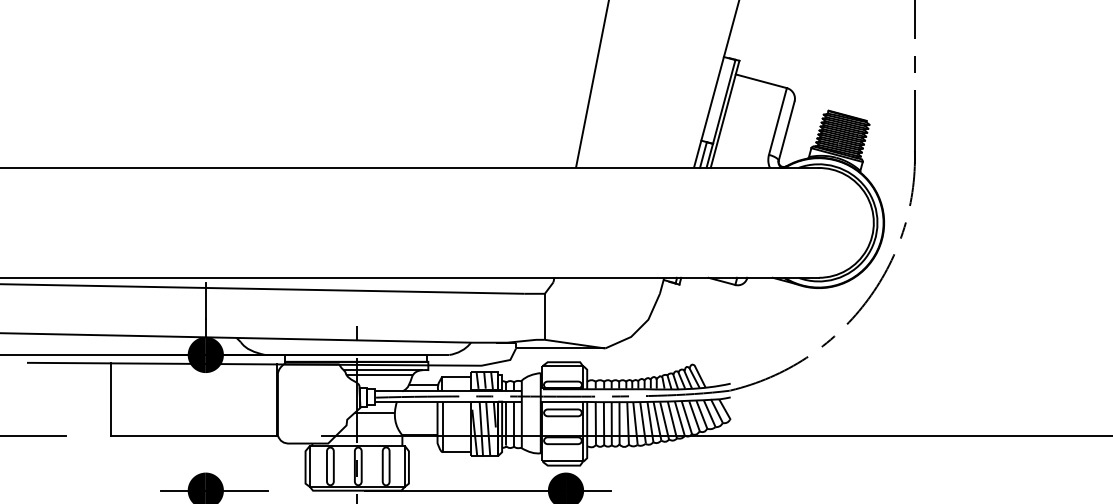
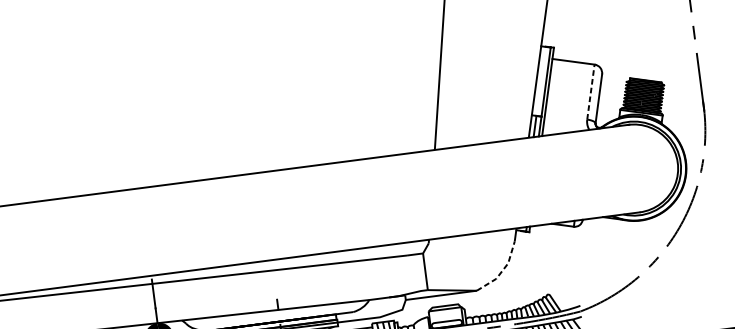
line: (777, 121) -> (590, 92), solid -> dashed
line: (640, 327) -> (502, 270), solid -> dashed

